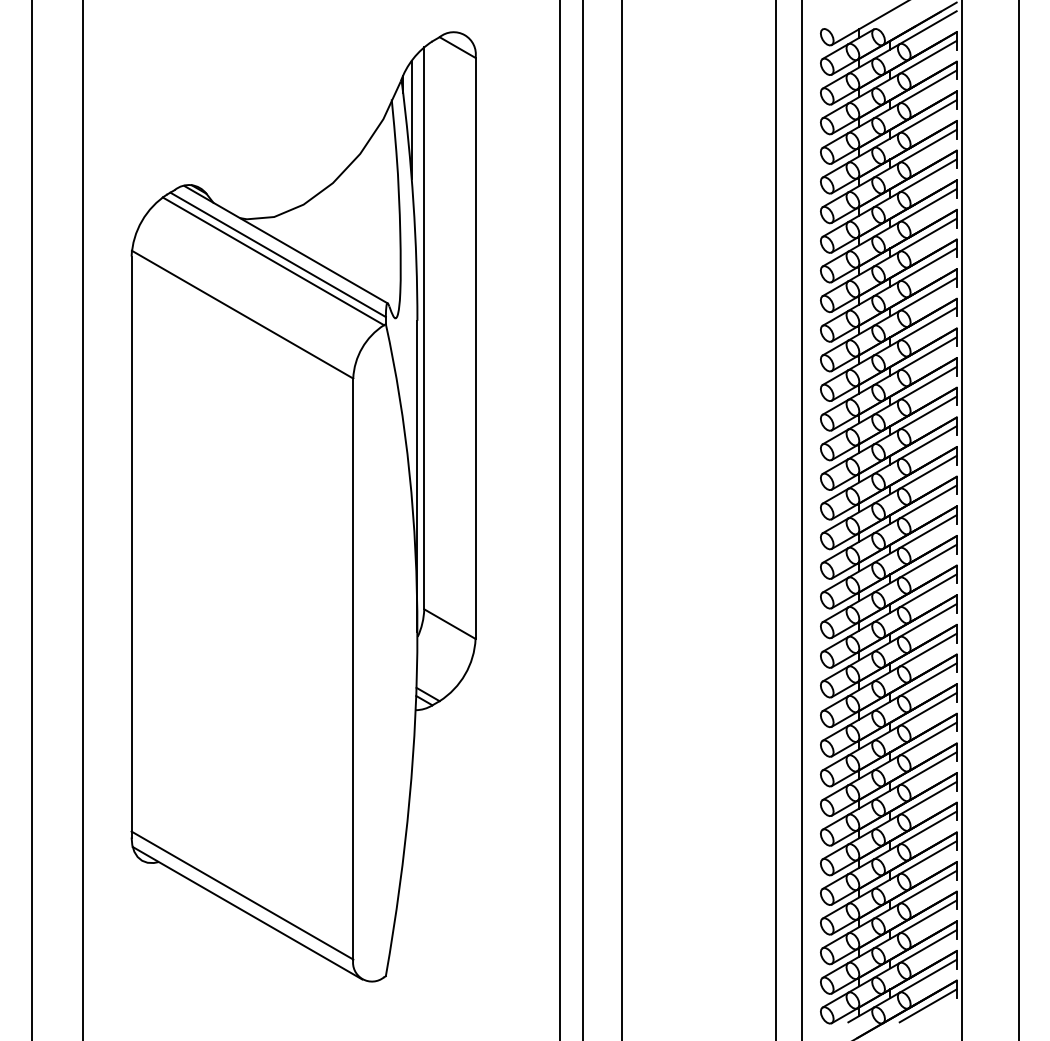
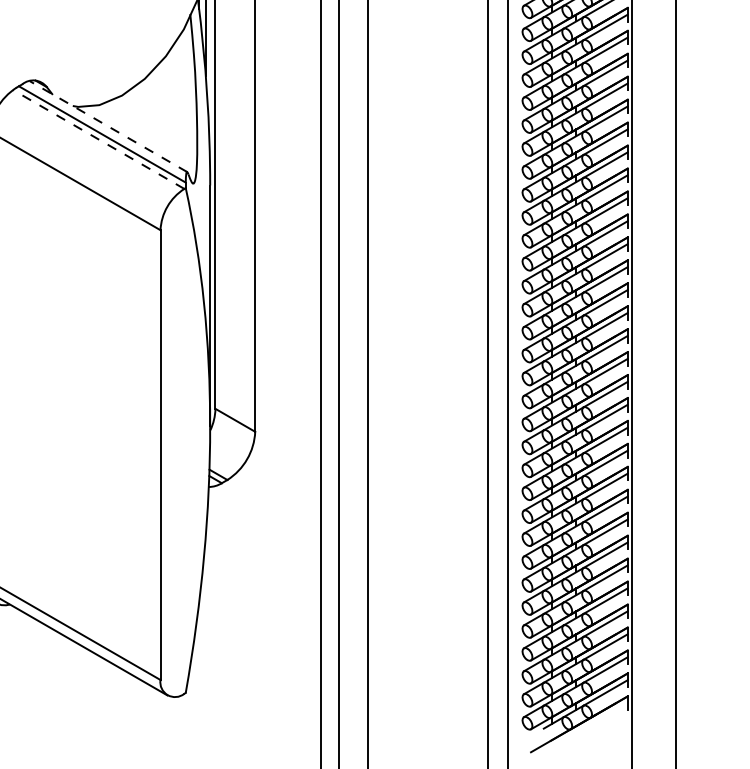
line: (285, 244) -> (108, 126), solid -> dashed
line: (273, 261) -> (98, 139), solid -> dashed
line: (927, 1005) -> (605, 715), removed

